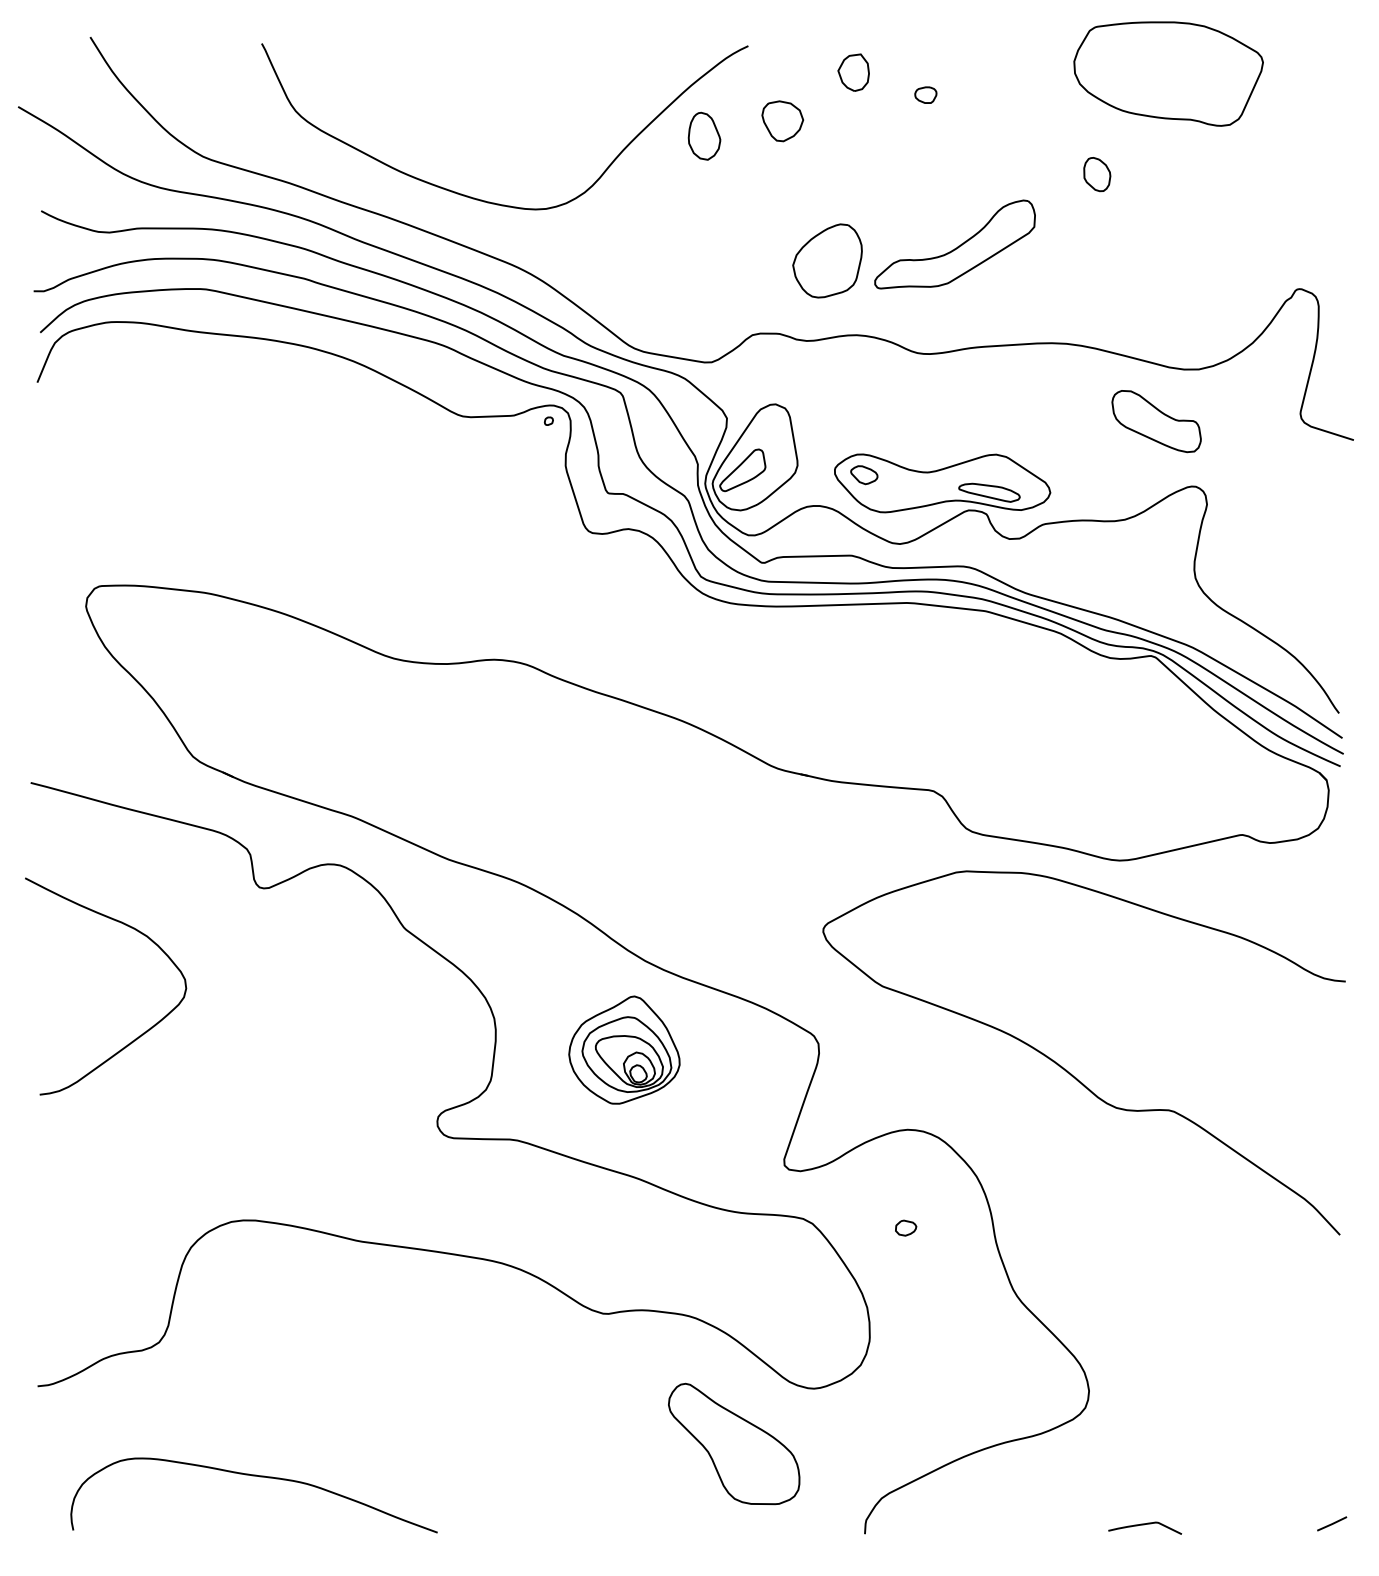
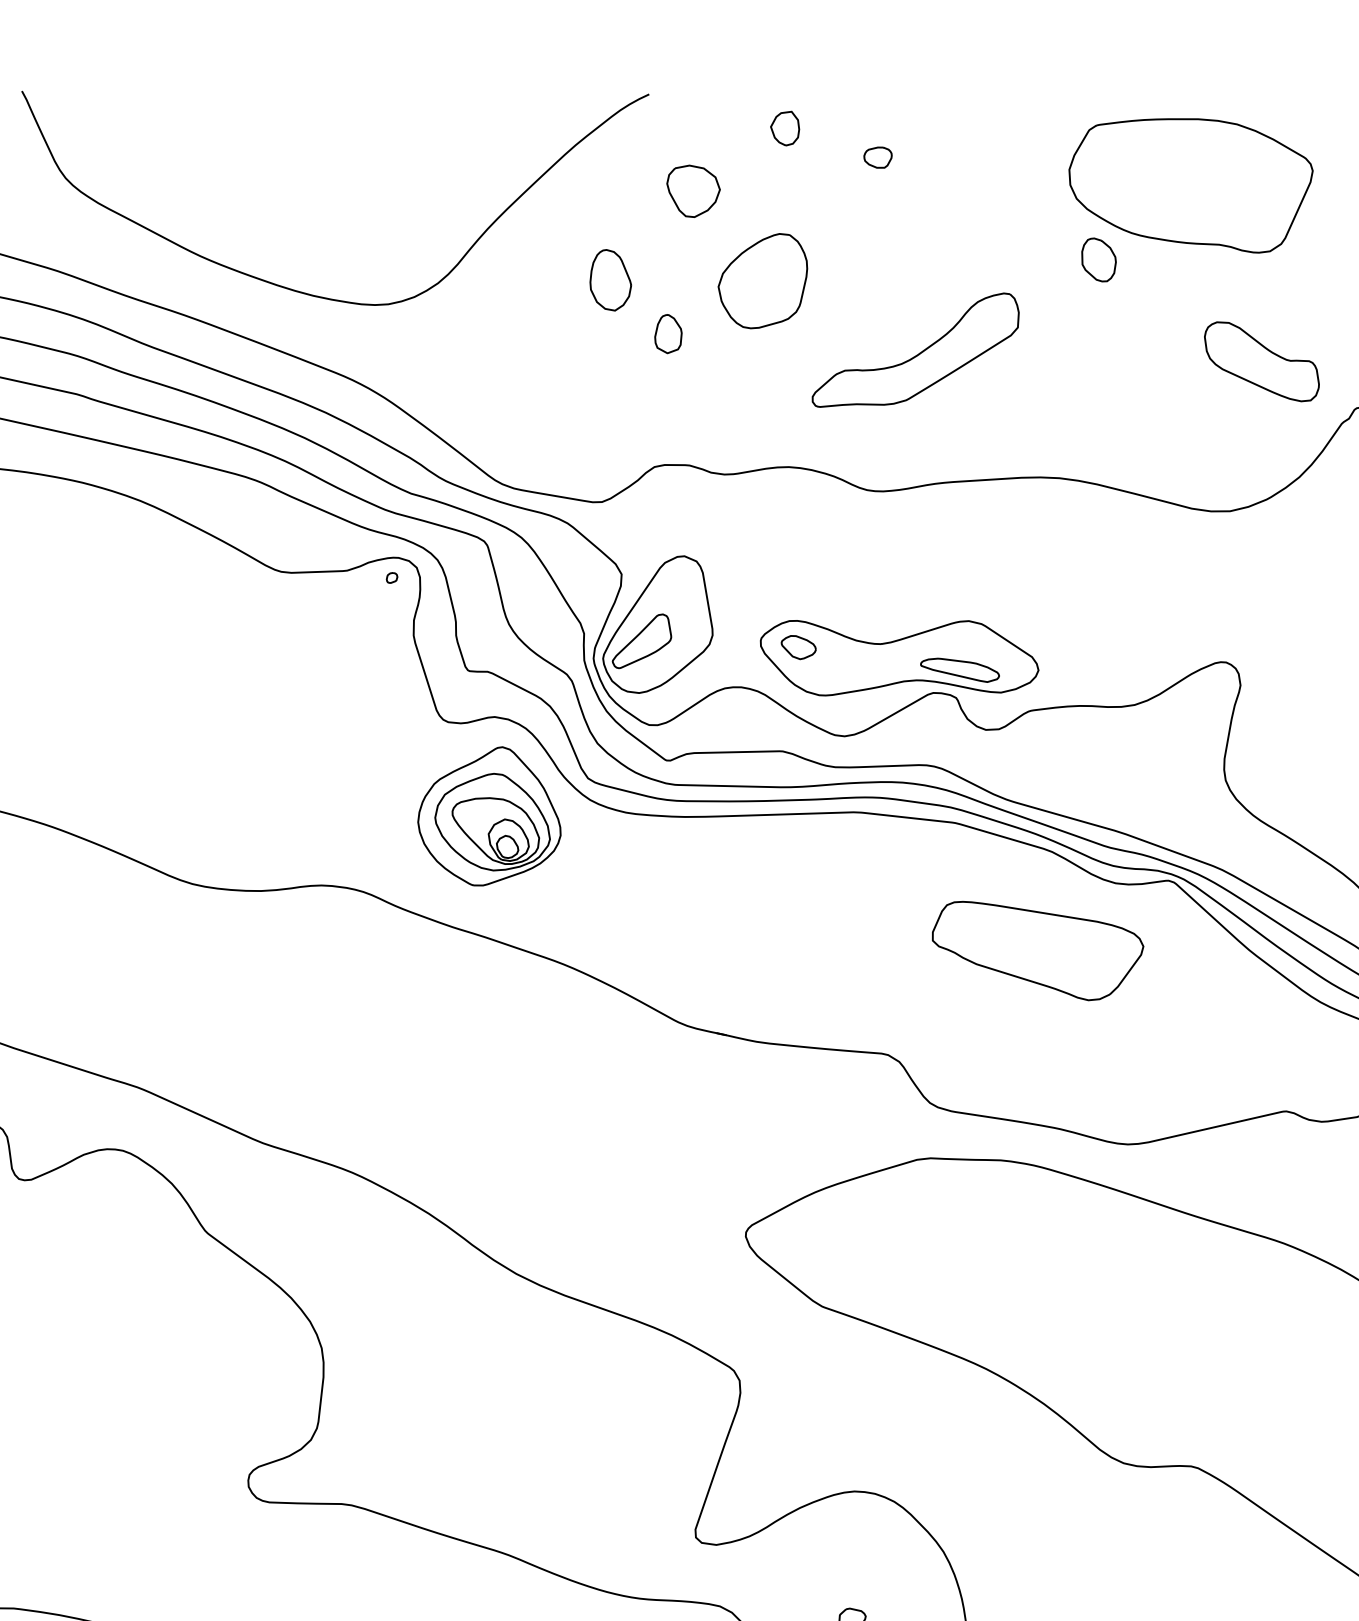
part: (853, 72) -> (784, 128), size x0.71
part: (1168, 73) -> (1190, 185), moved
part: (704, 135) -> (610, 279), moved
part: (763, 231) -> (668, 333), added
part: (827, 260) -> (762, 280), moved
part: (1156, 421) -> (1261, 361), moved
part: (1049, 710) -> (1037, 950), added
part: (624, 1049) -> (489, 815), moved

